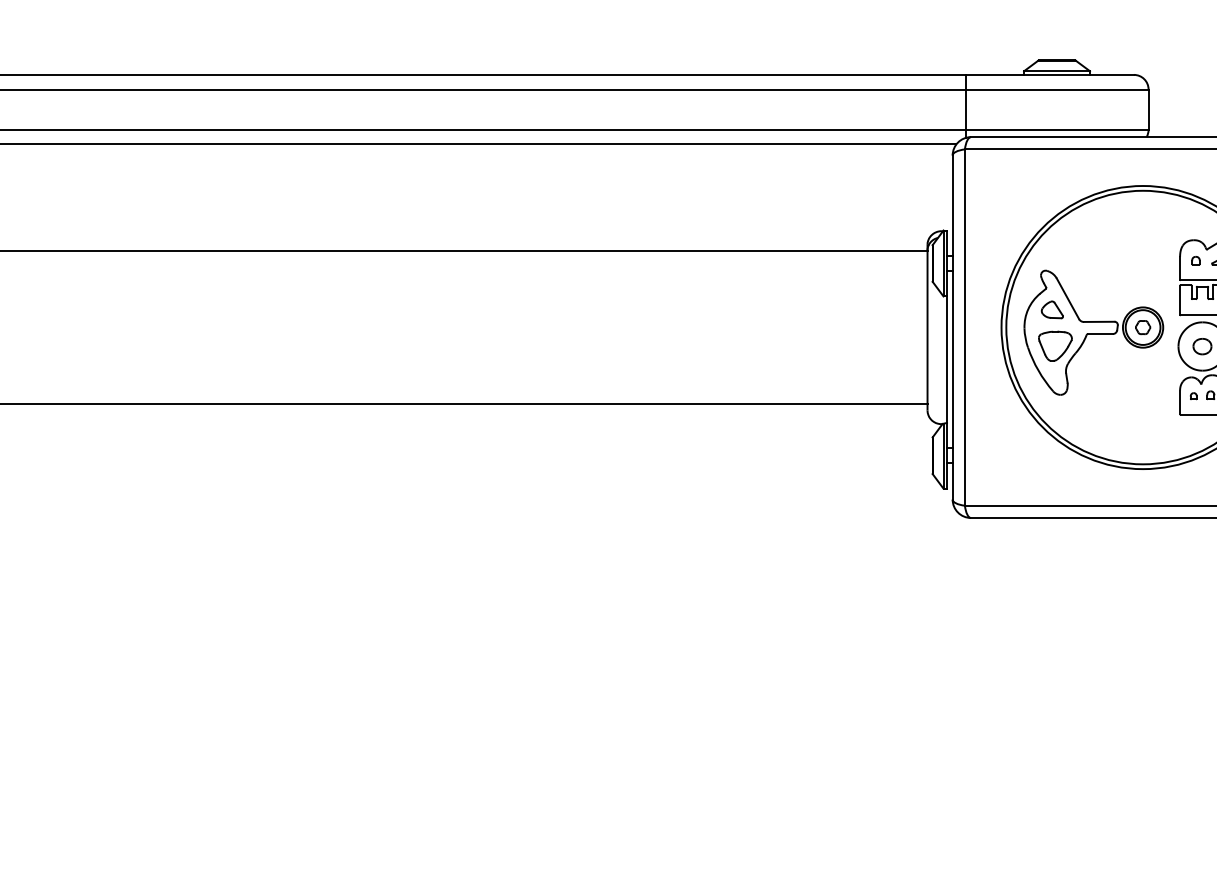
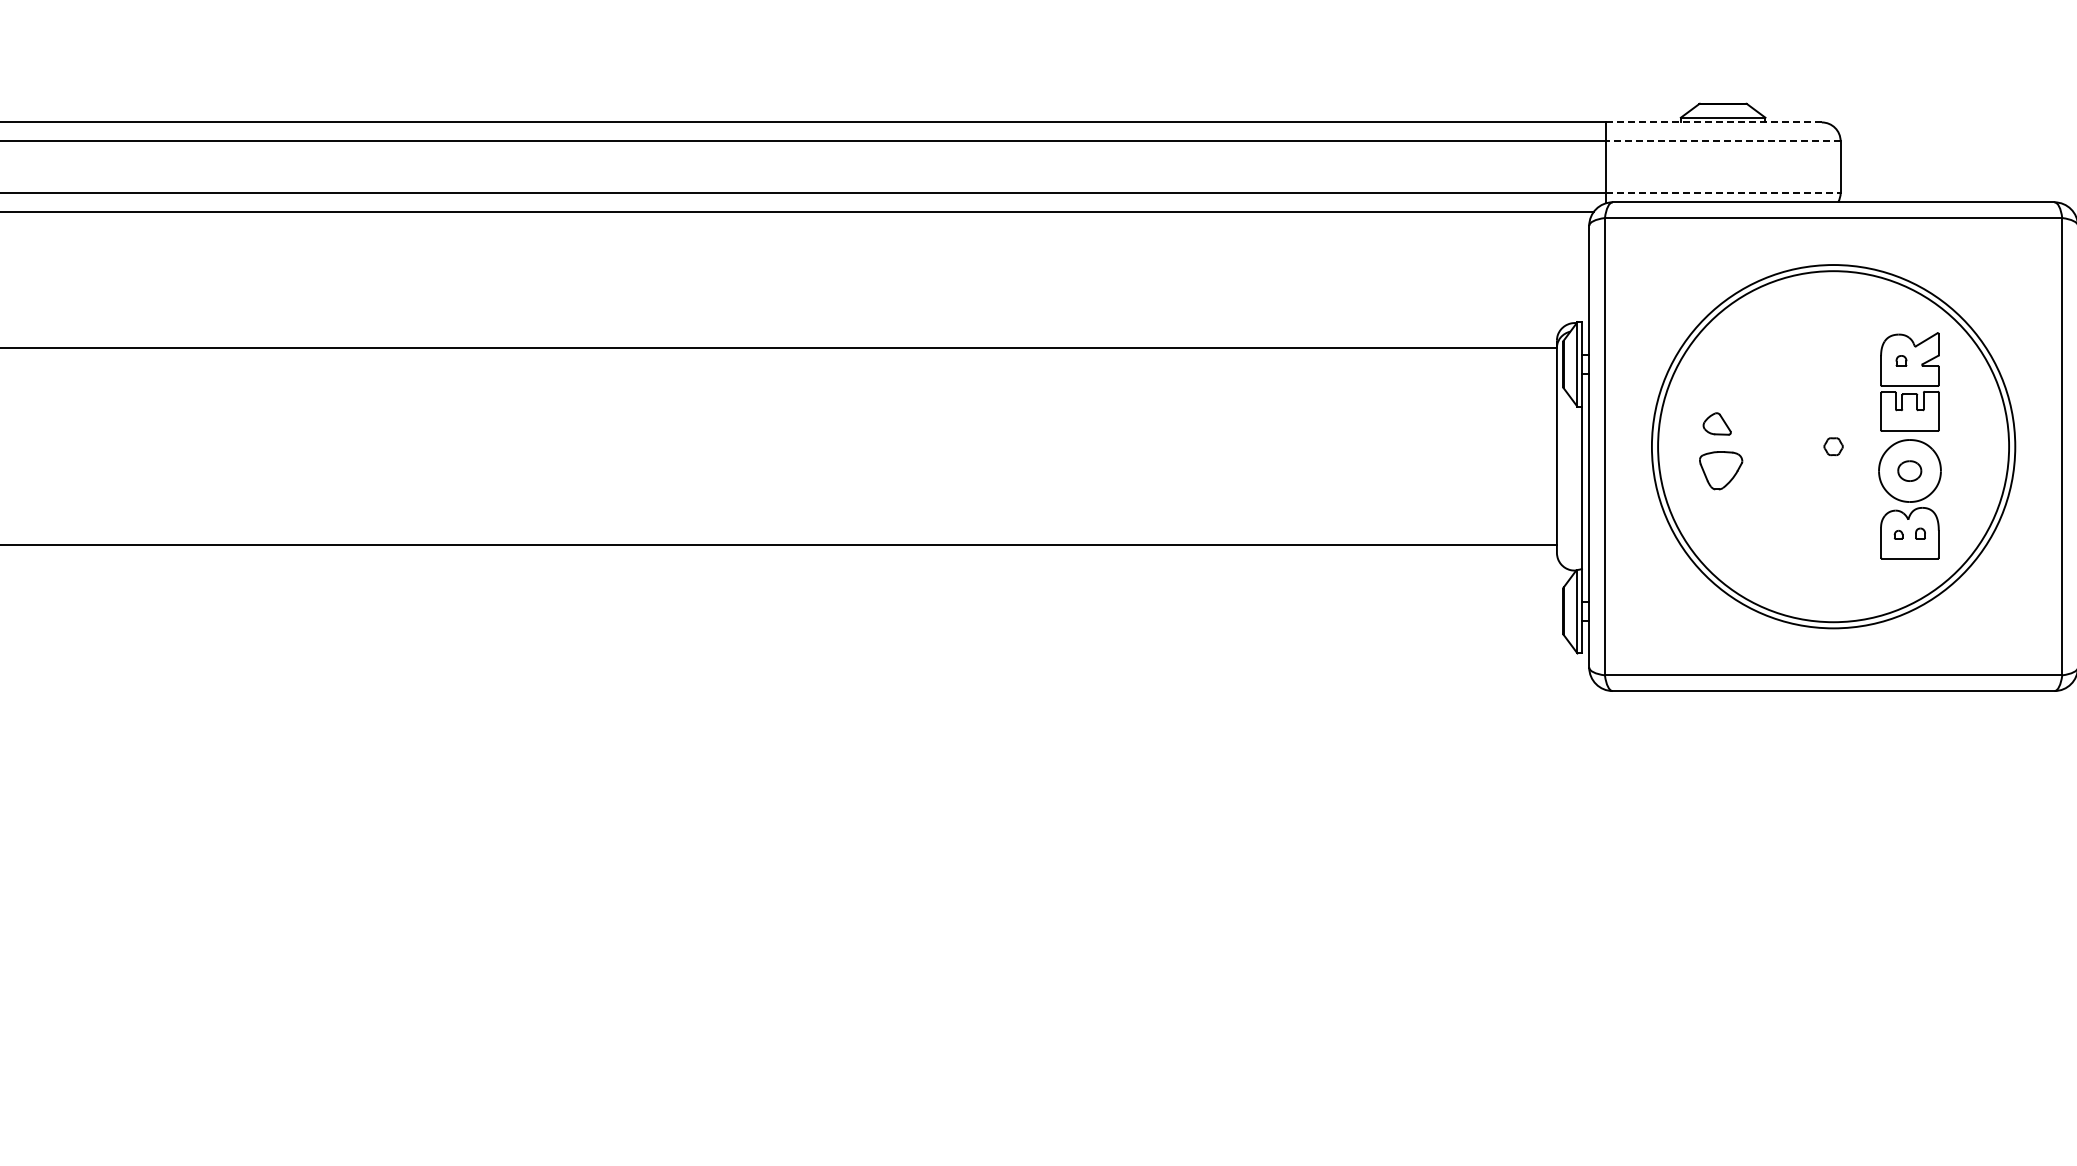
line: (1050, 74) -> (1714, 122), solid -> dashed
line: (1056, 89) -> (1722, 141), solid -> dashed
line: (1057, 129) -> (1723, 192), solid -> dashed
part: (1093, 332) -> (1770, 452), removed

